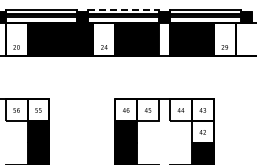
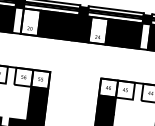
line: (123, 9) -> (116, 9), dashed -> solid

